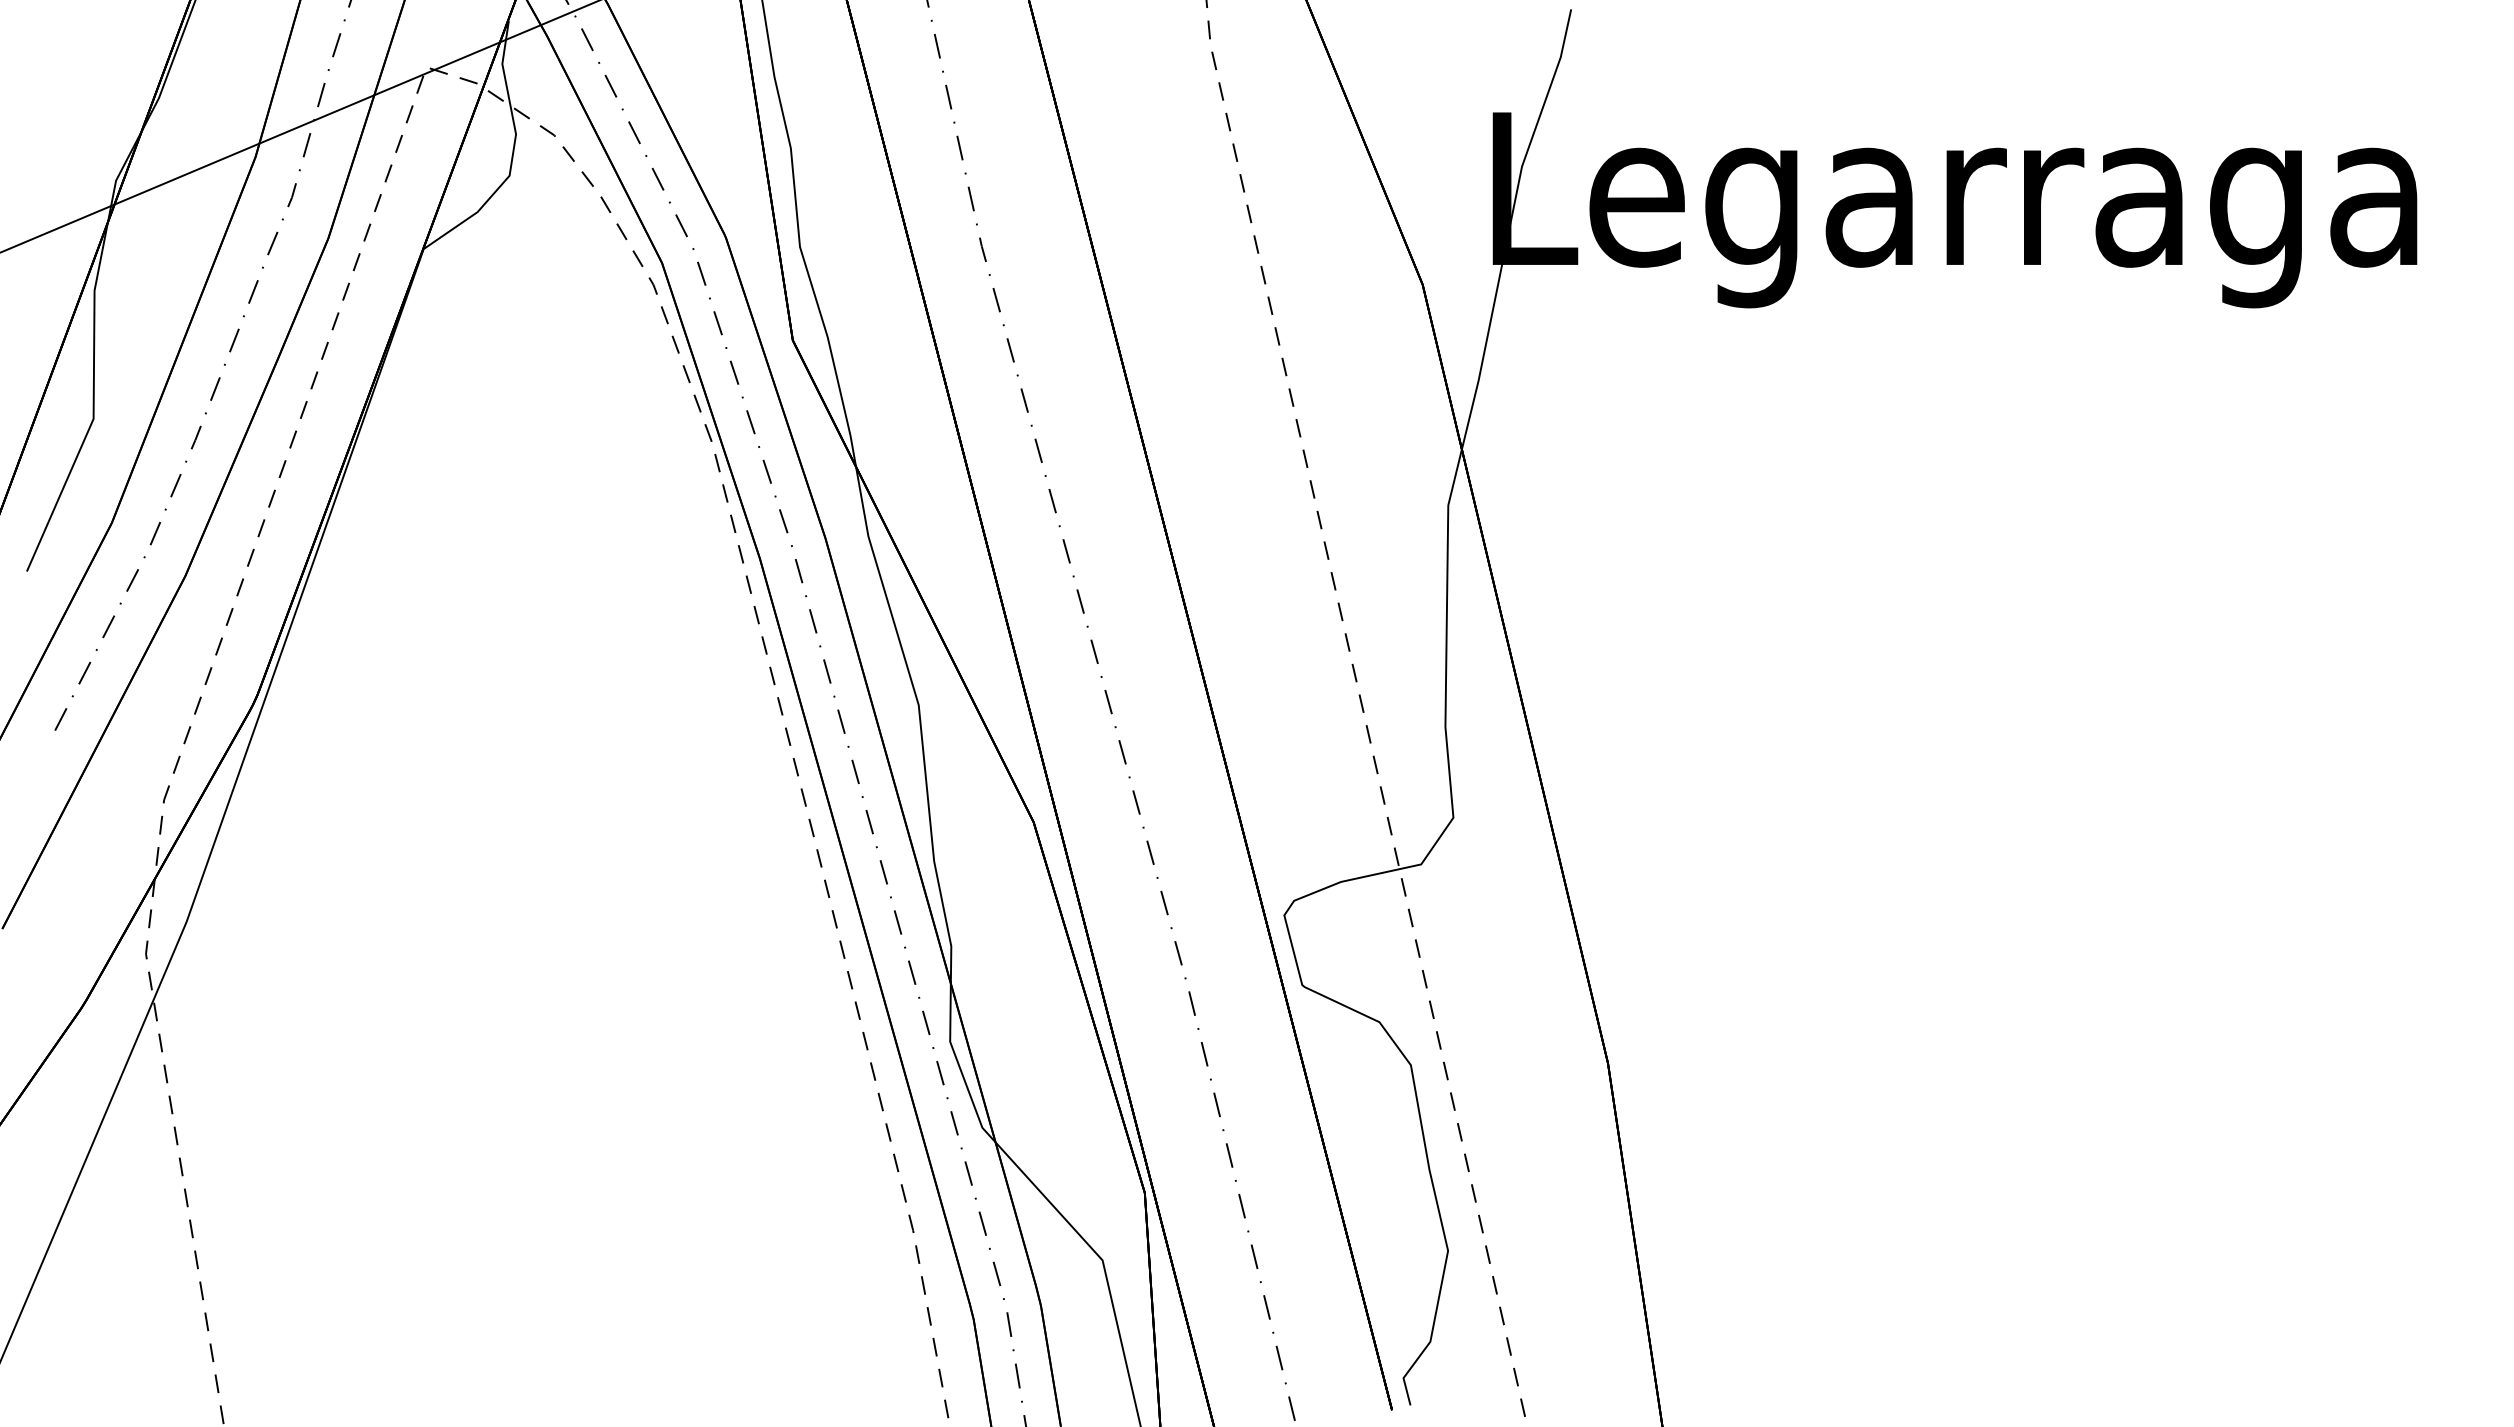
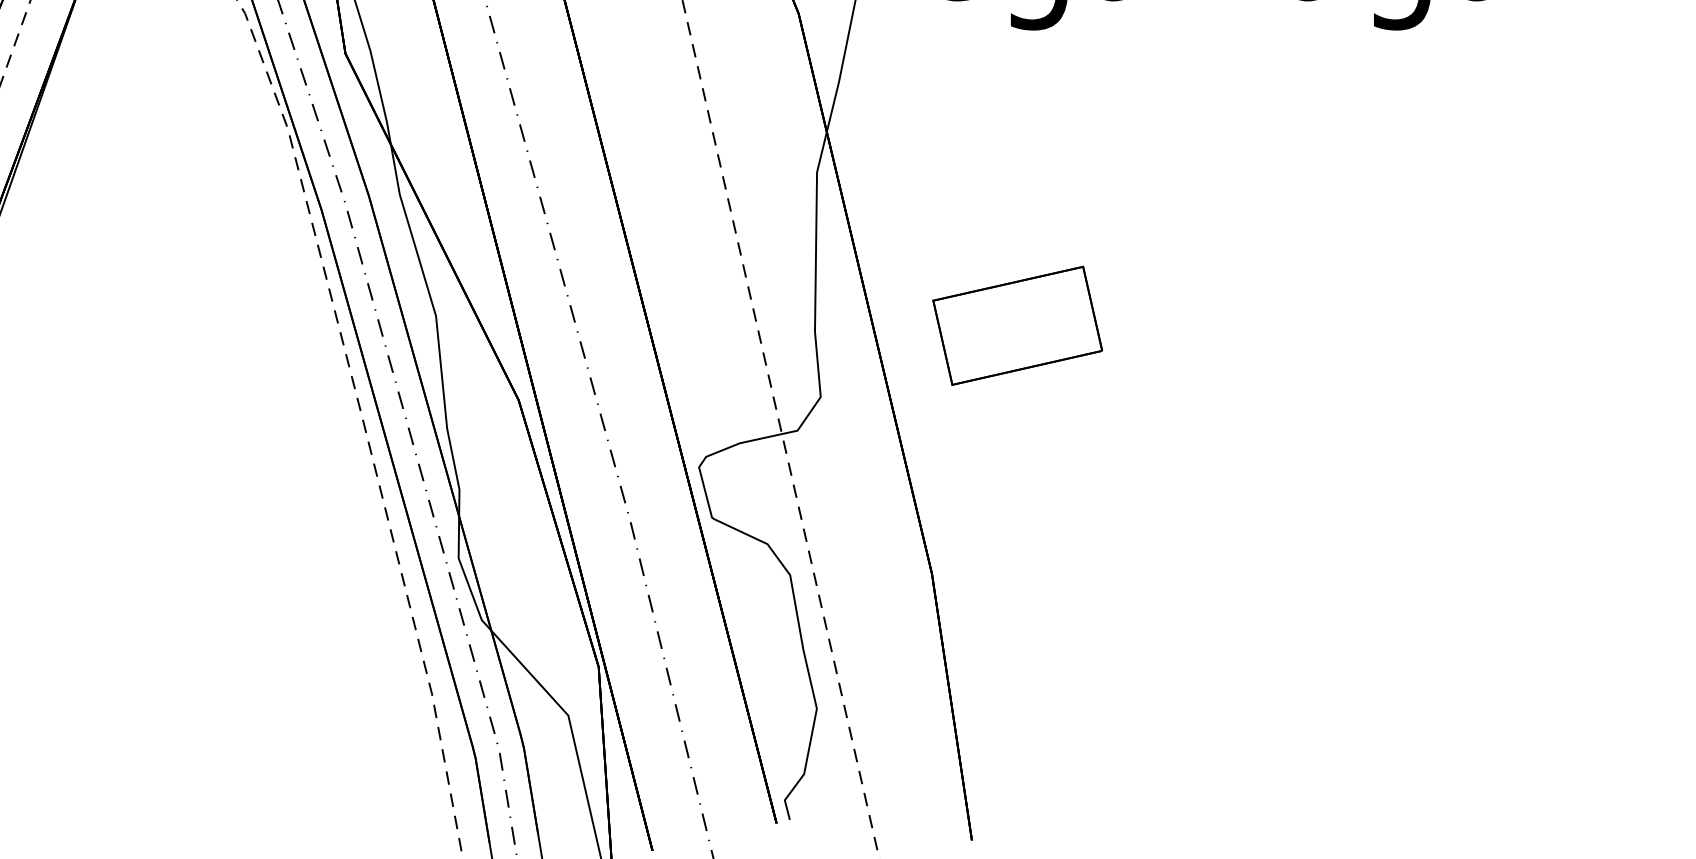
part: (1726, 718) -> (1017, 325), added

